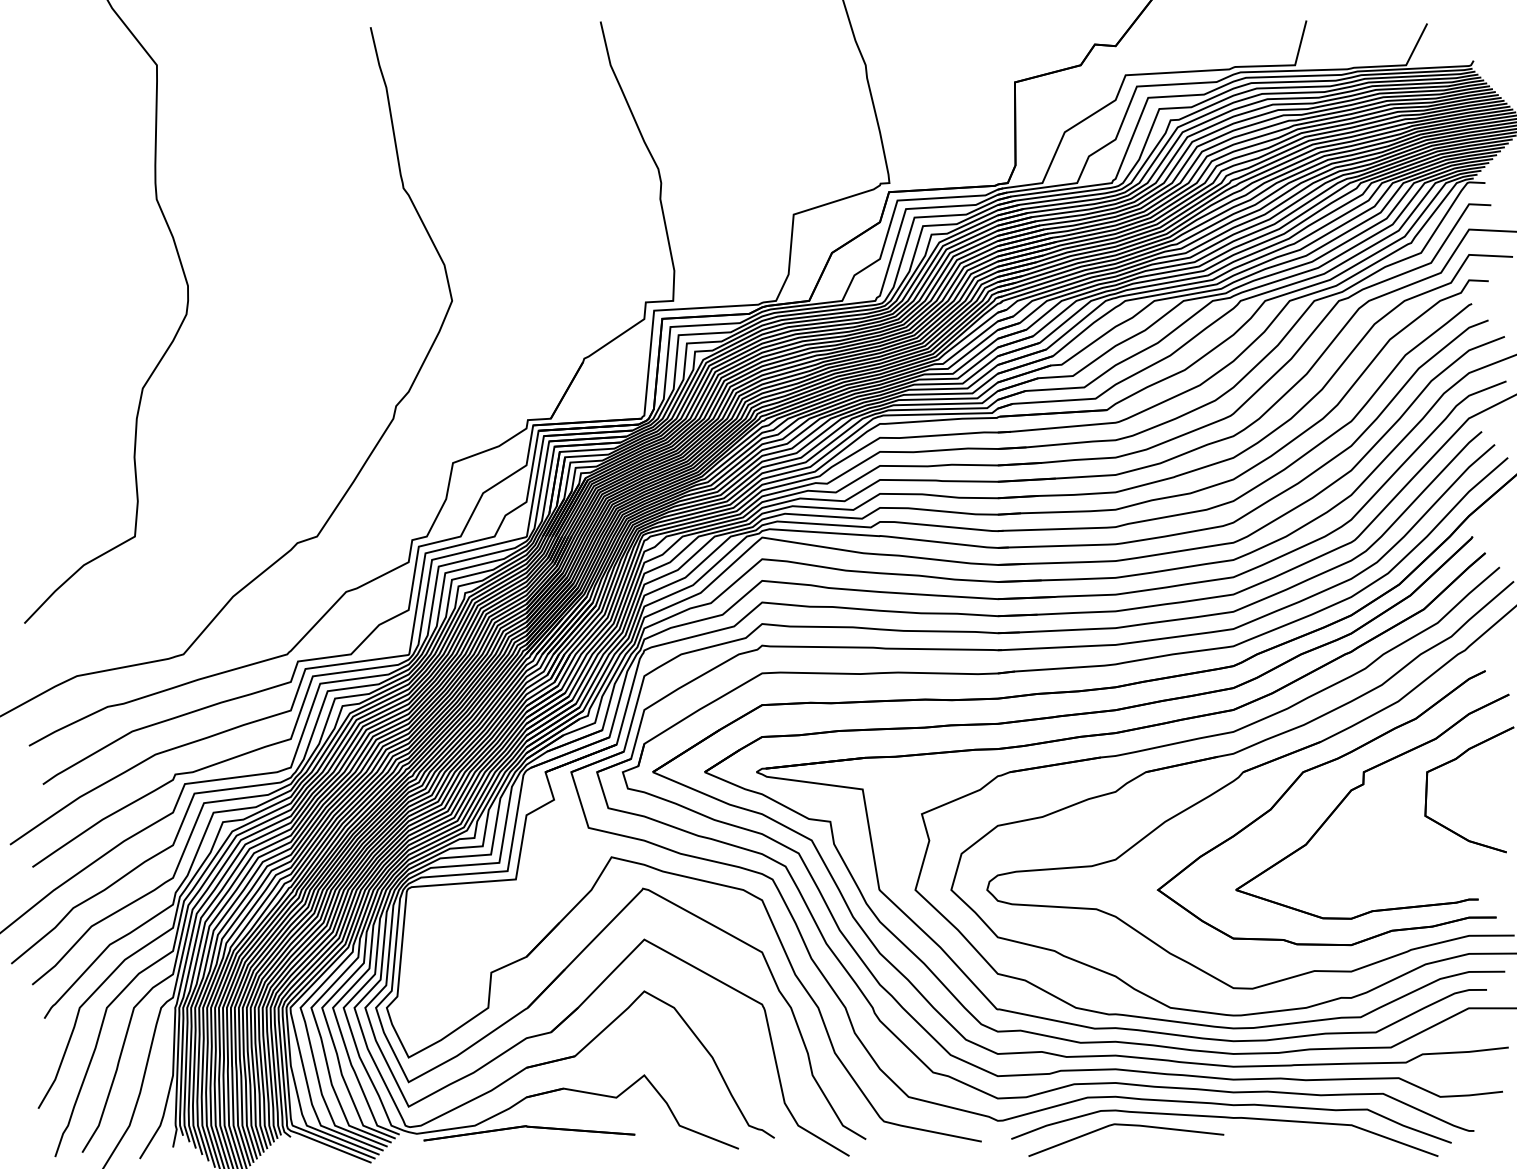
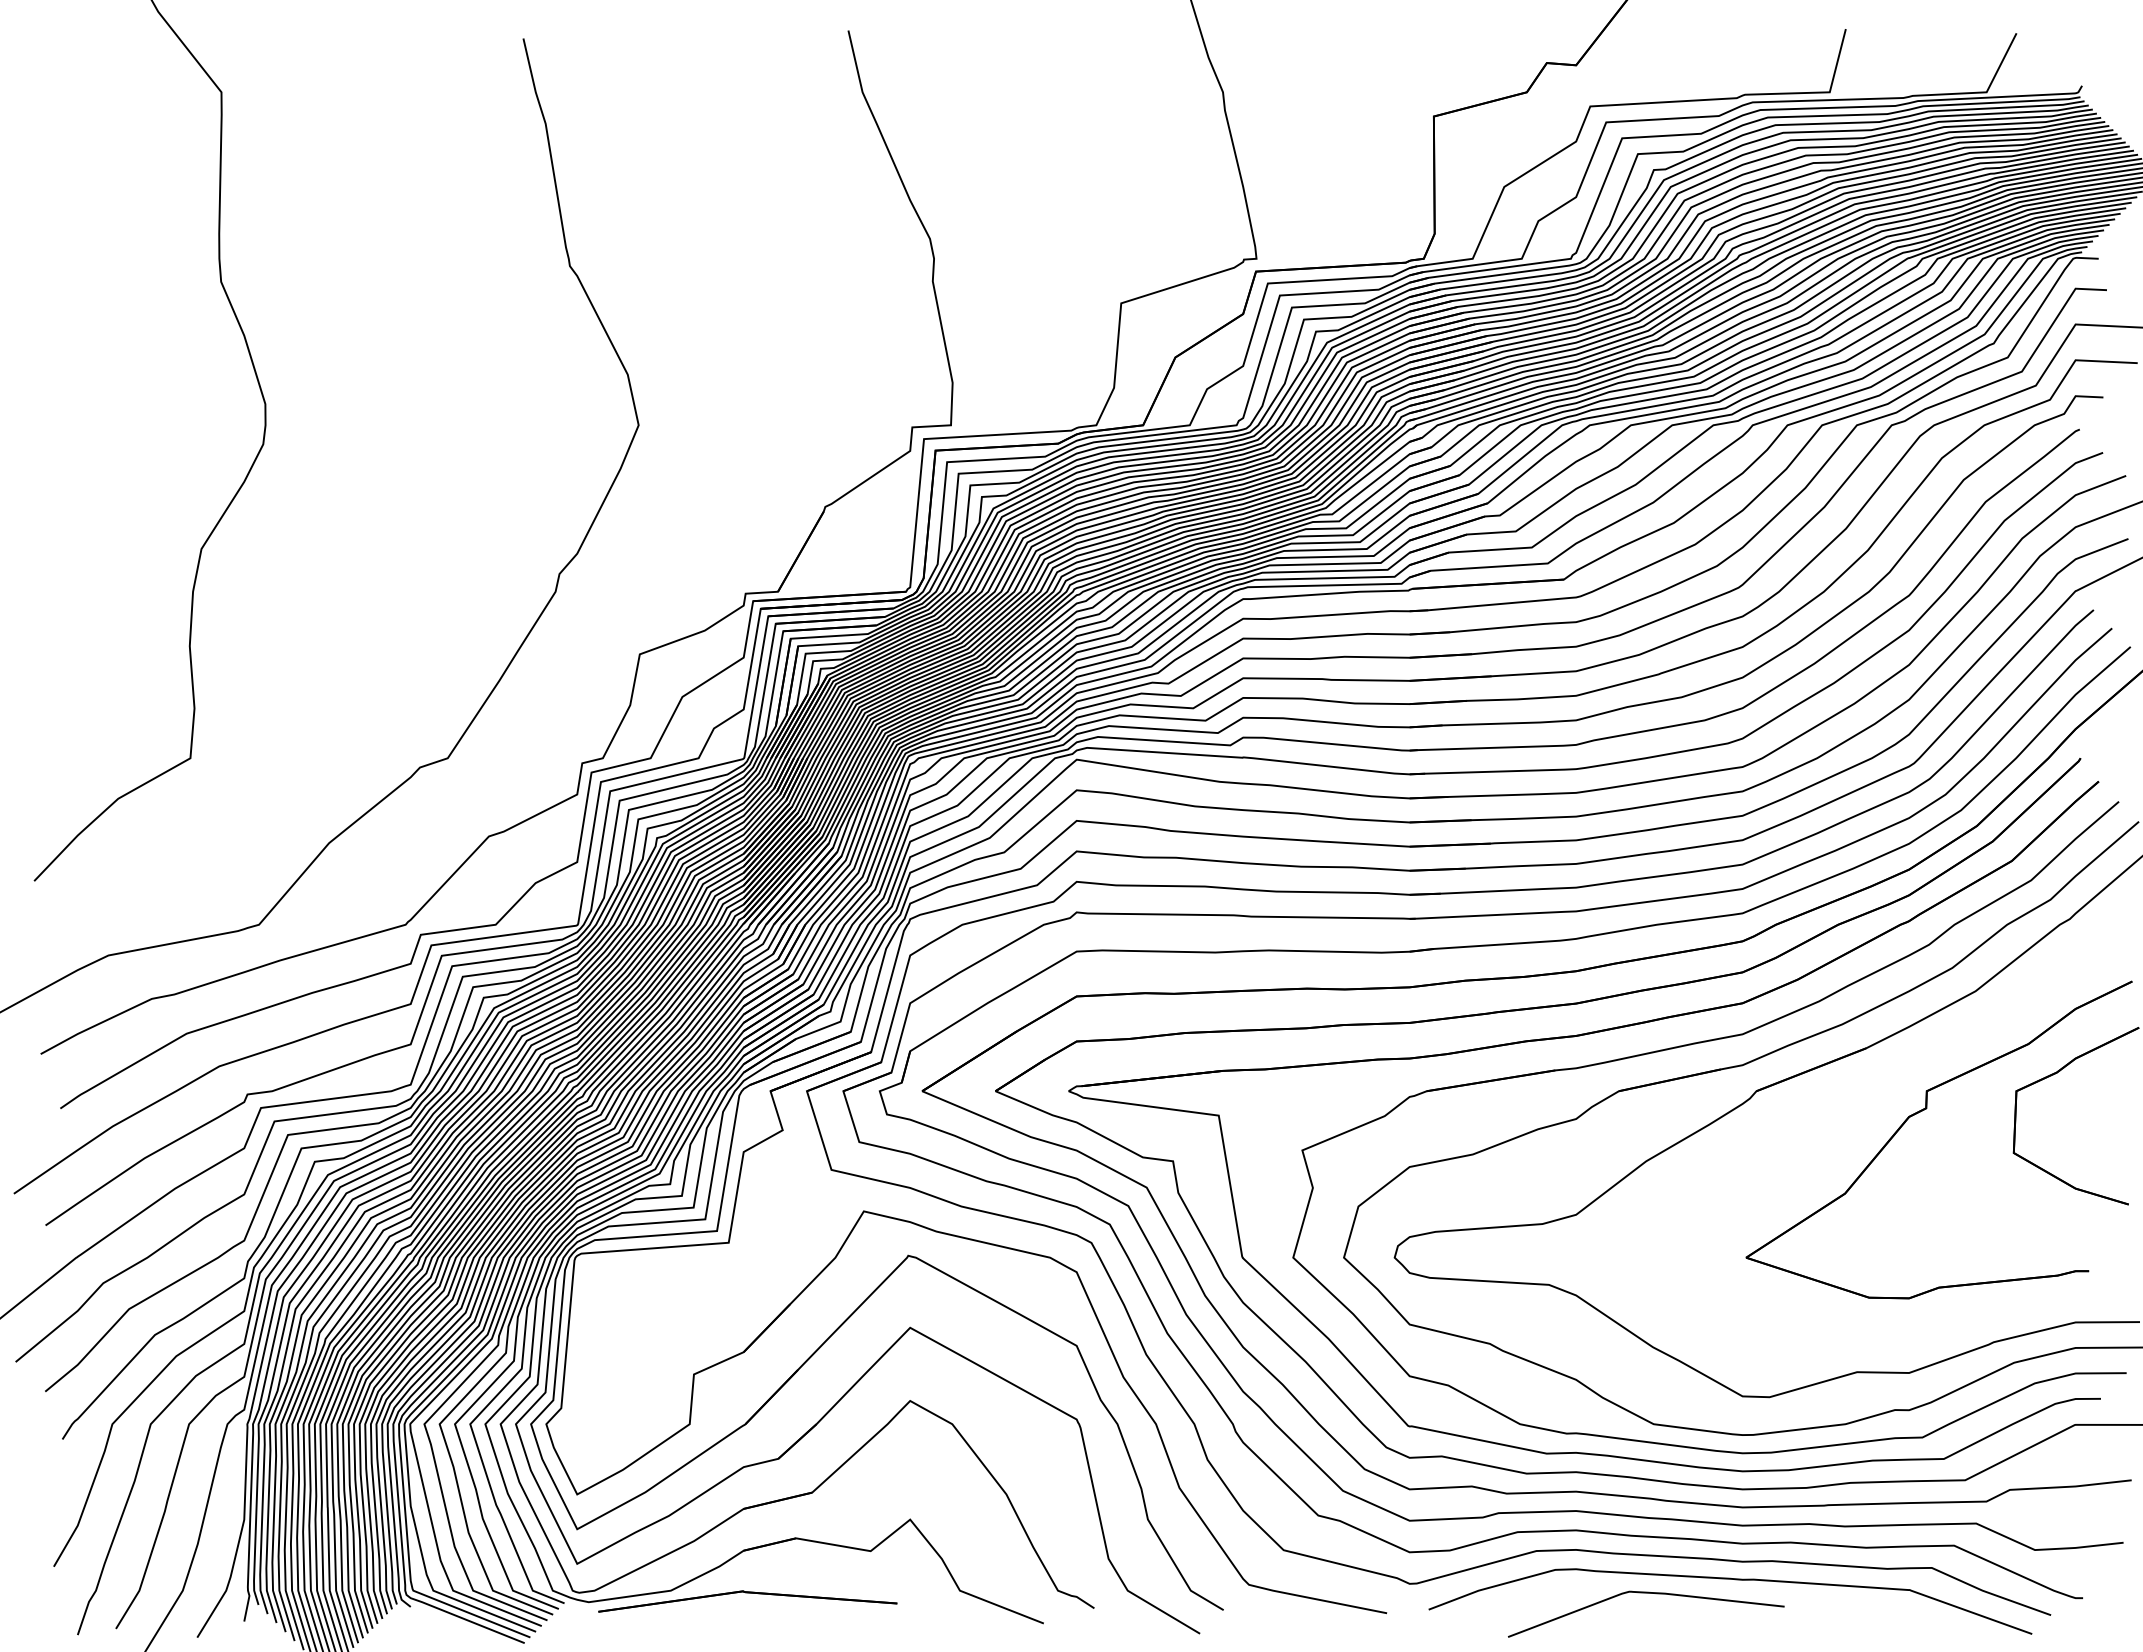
part: (1296, 781) -> (1831, 1104), removed
curve: (1126, 1125) -> (1646, 1593), moved

